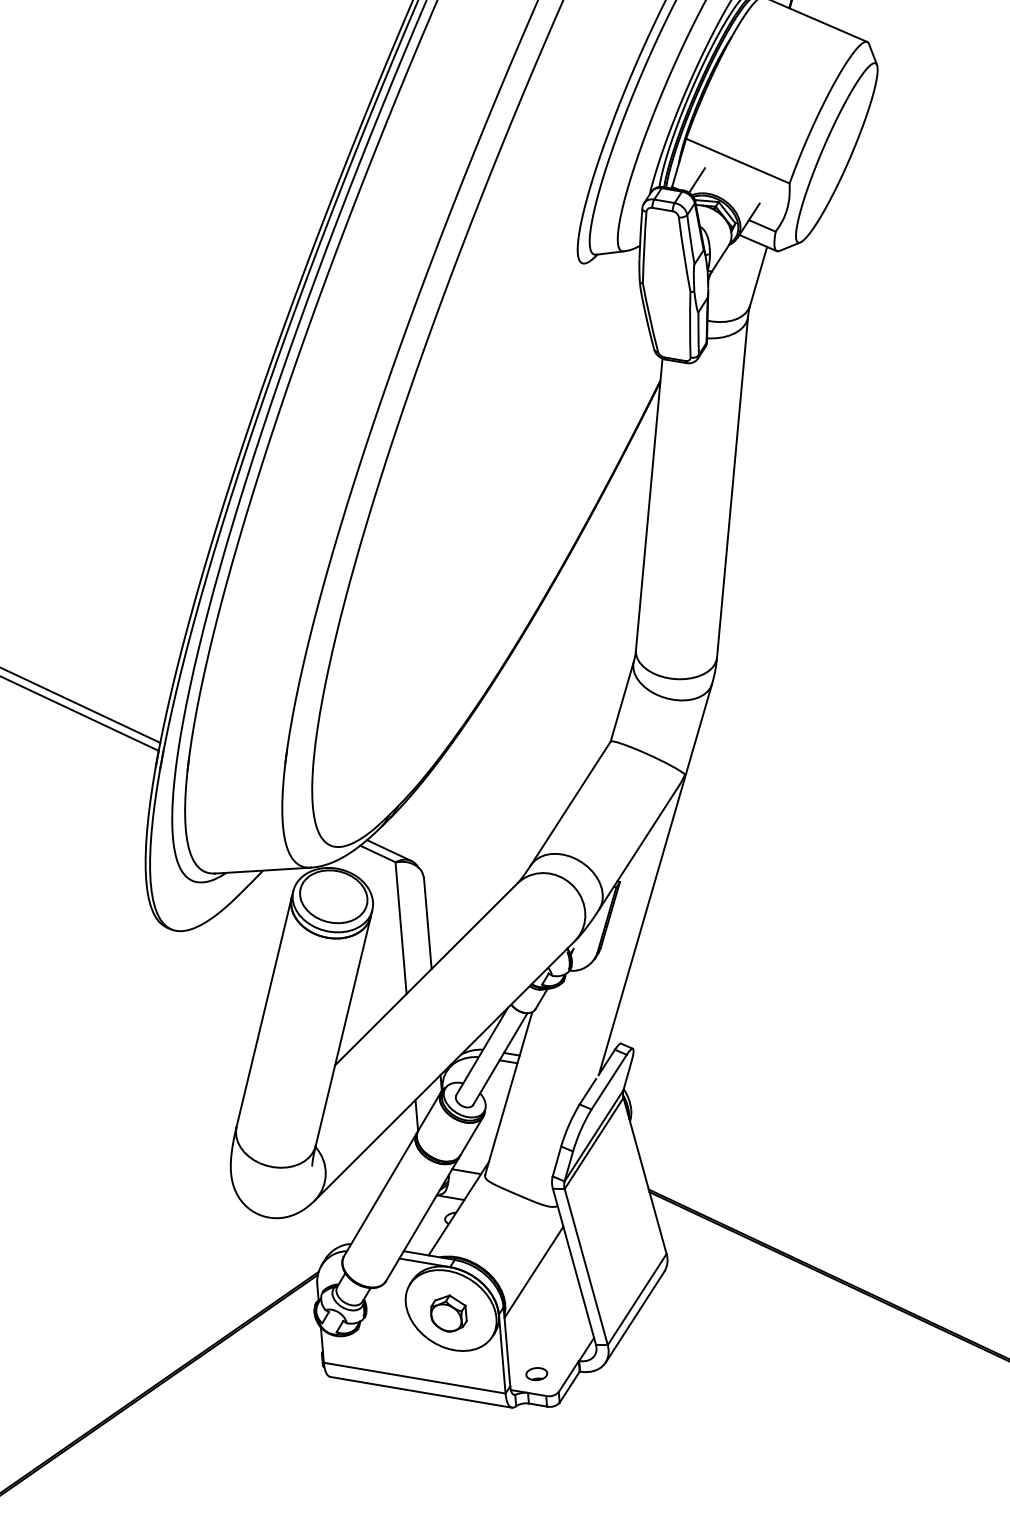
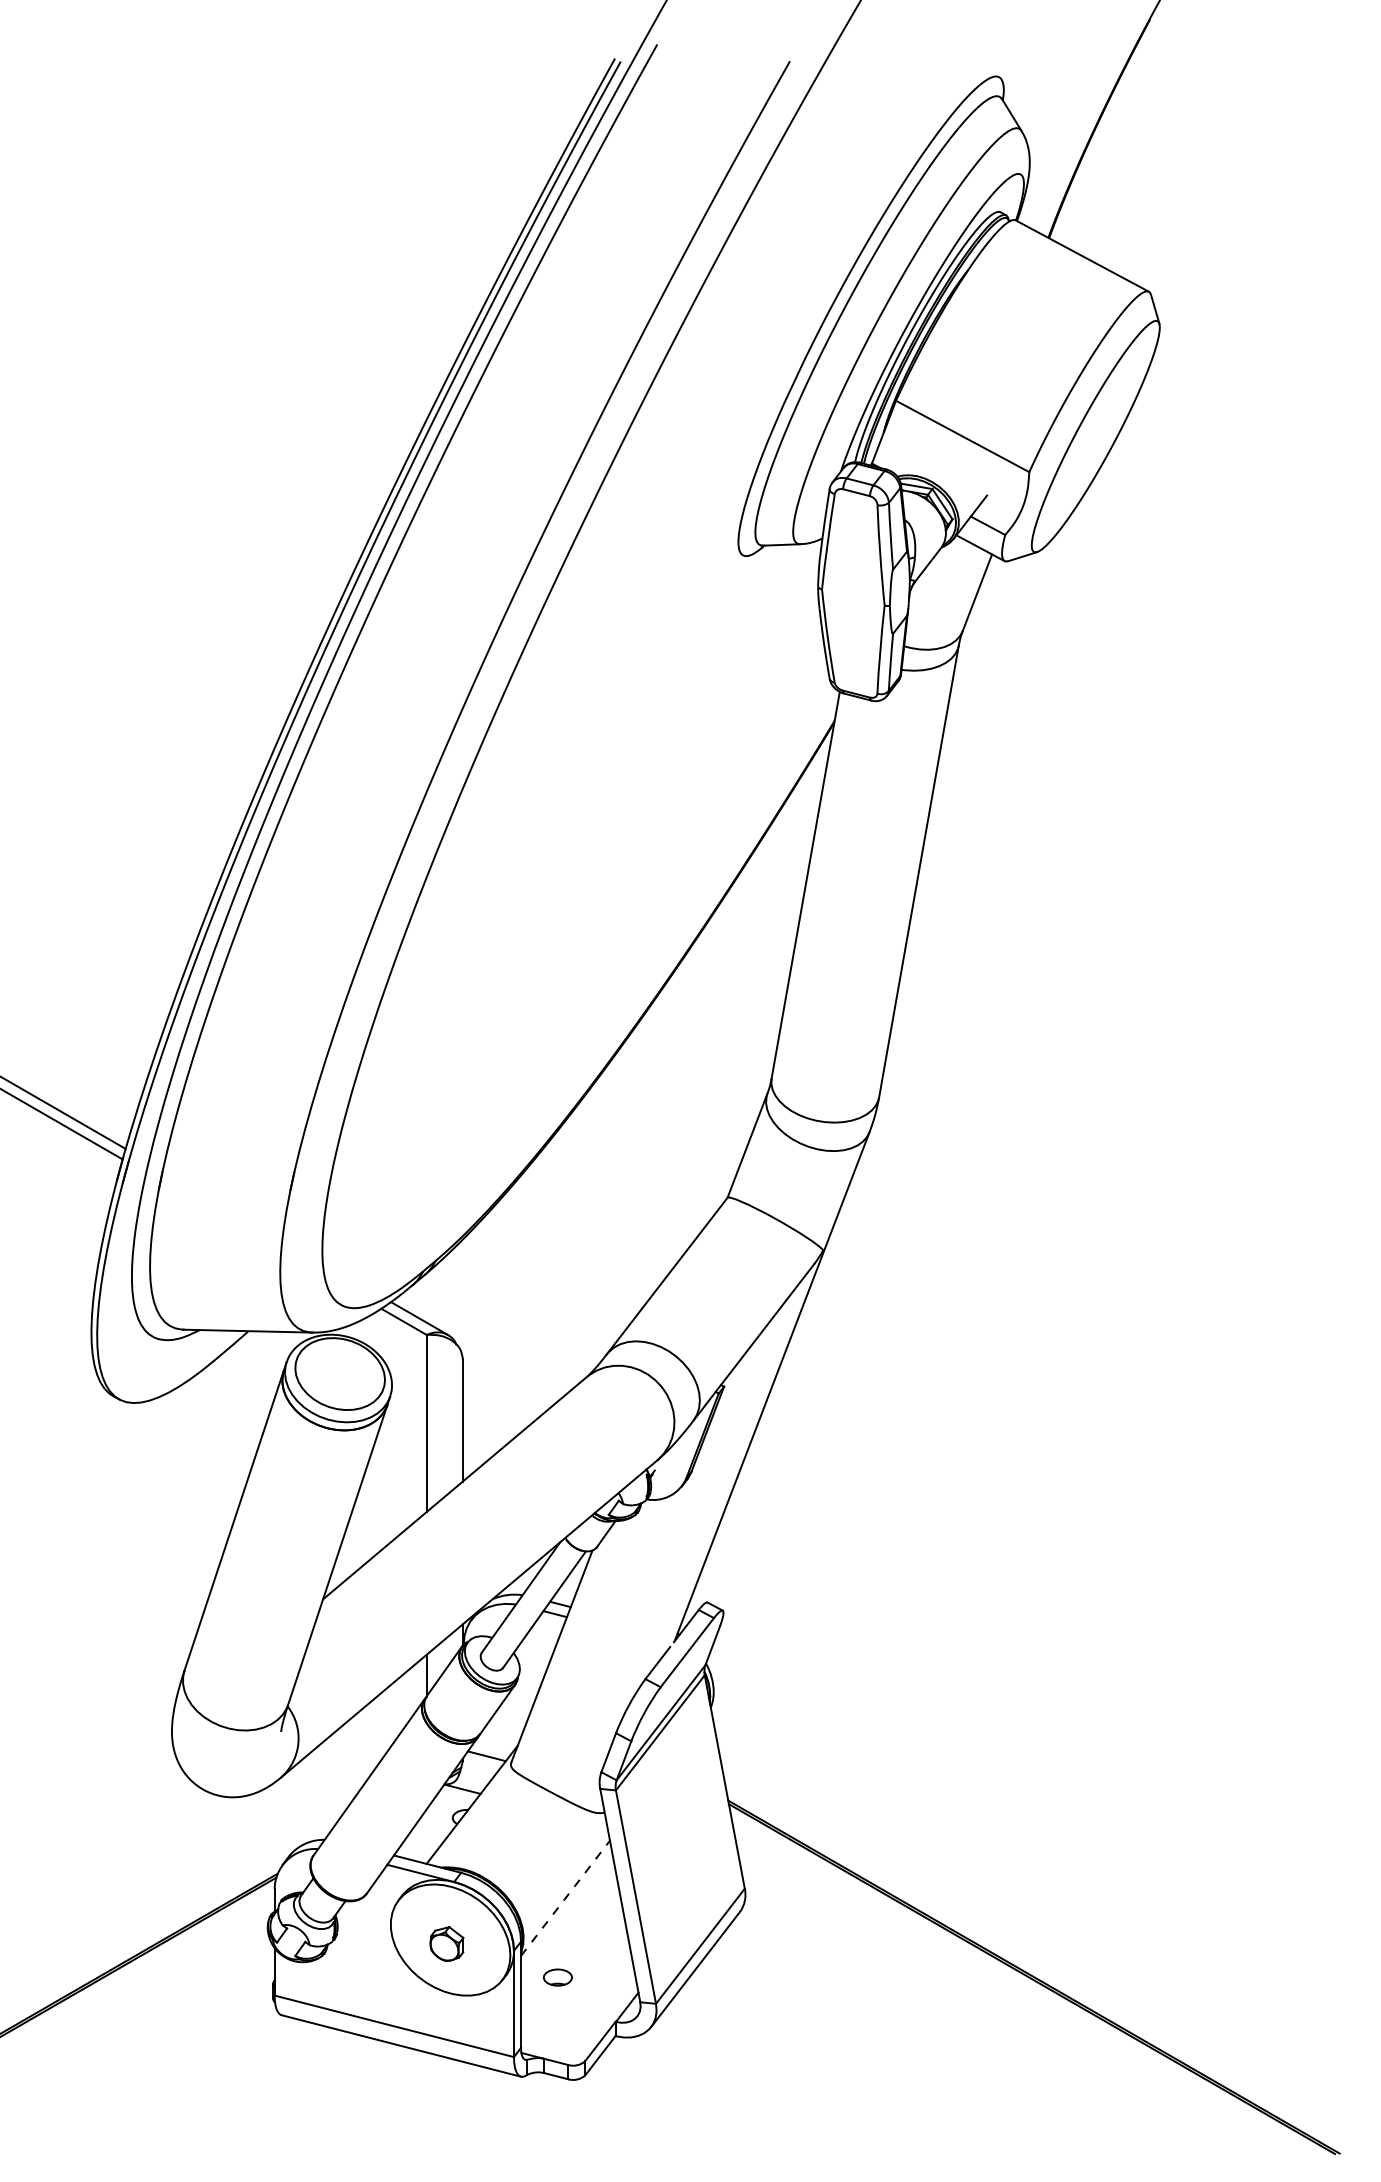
line: (696, 180) -> (905, 457), removed
line: (533, 1272) -> (565, 1898), solid -> dashed
part: (448, 1313) -> (446, 1943), size x0.7
part: (536, 1374) -> (557, 1977), moved

